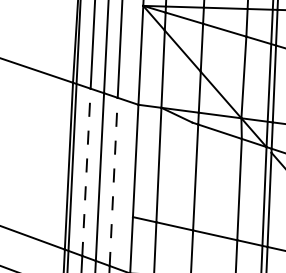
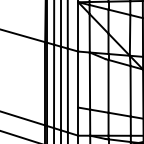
line: (87, 172) -> (54, 86), dashed -> solid
line: (112, 181) -> (67, 90), dashed -> solid

